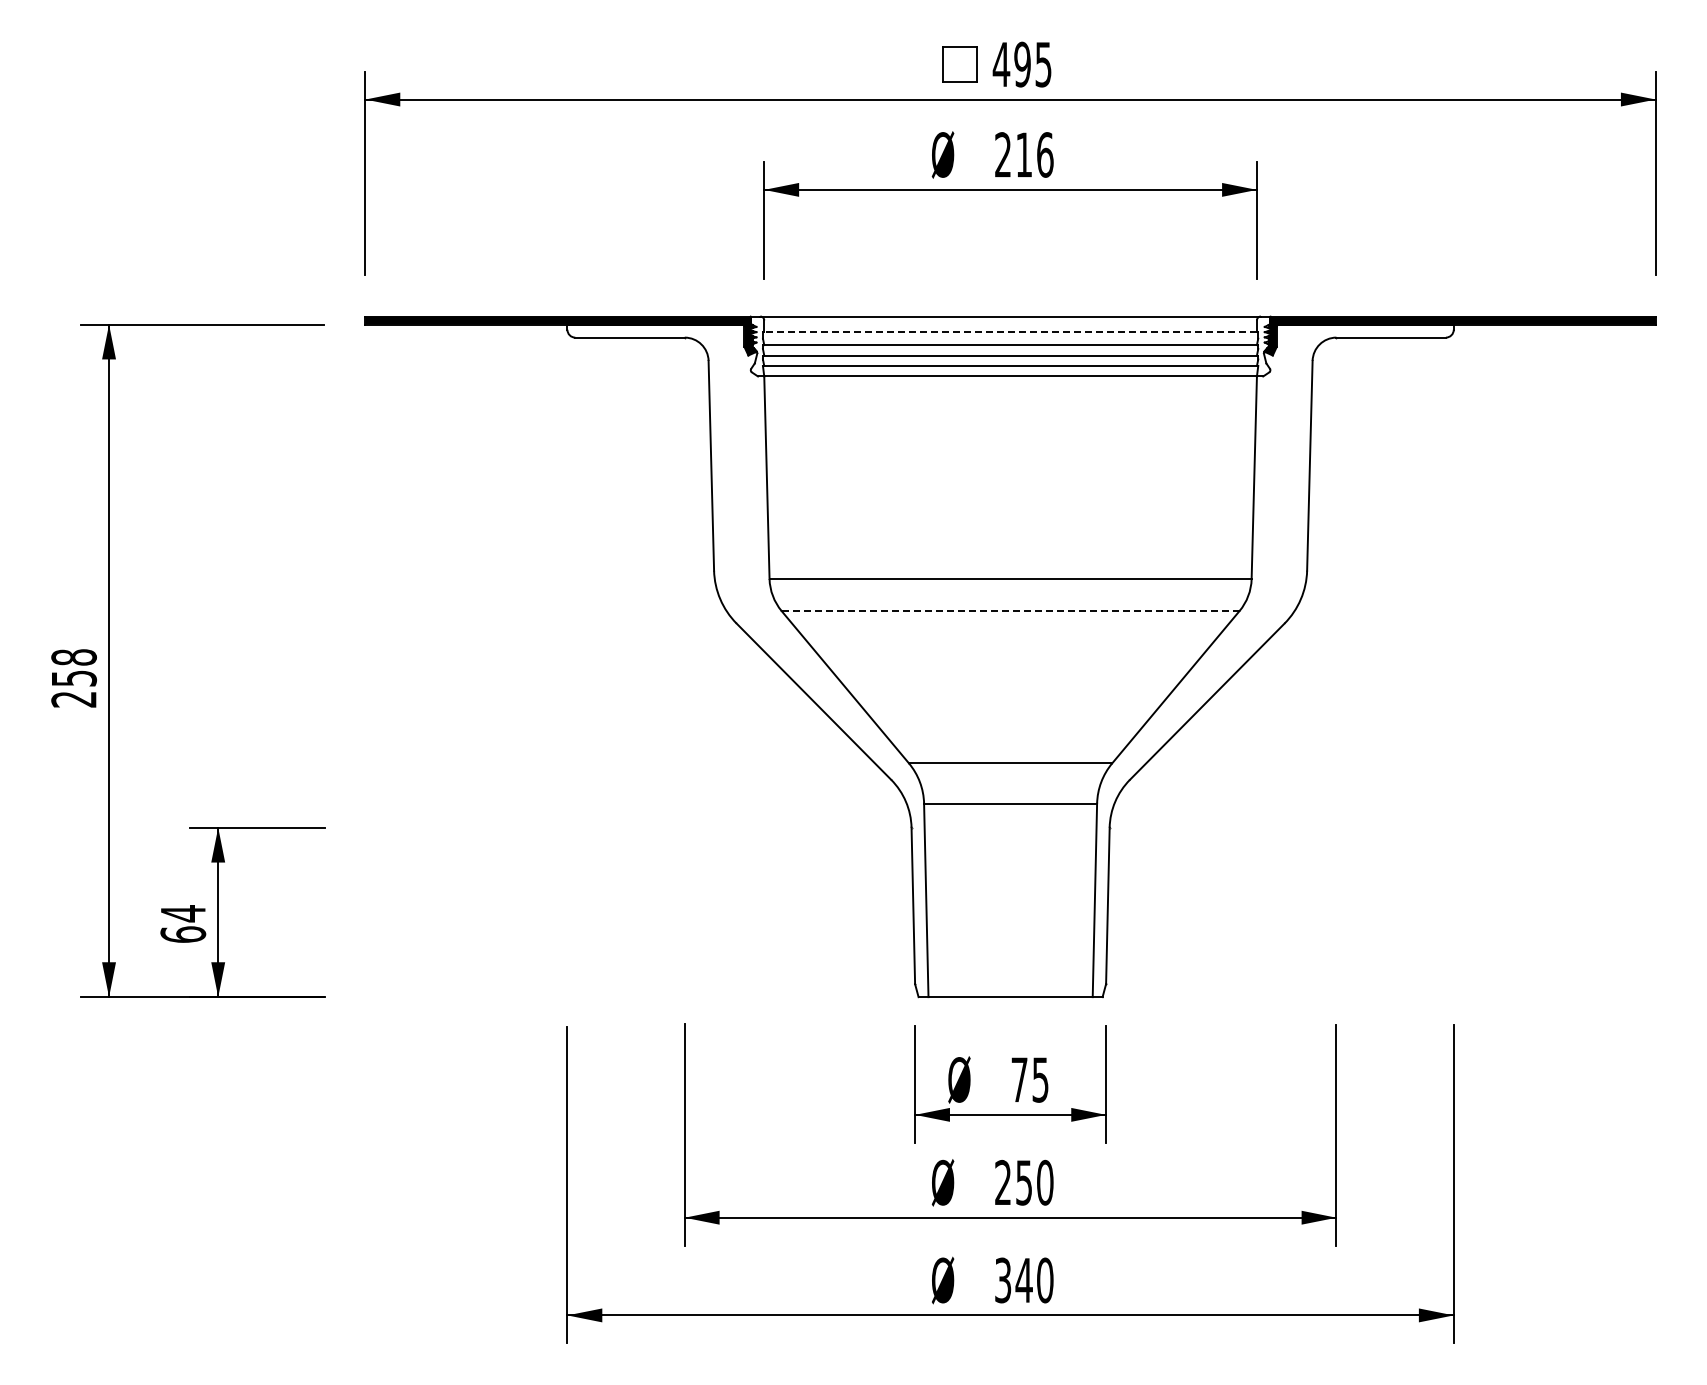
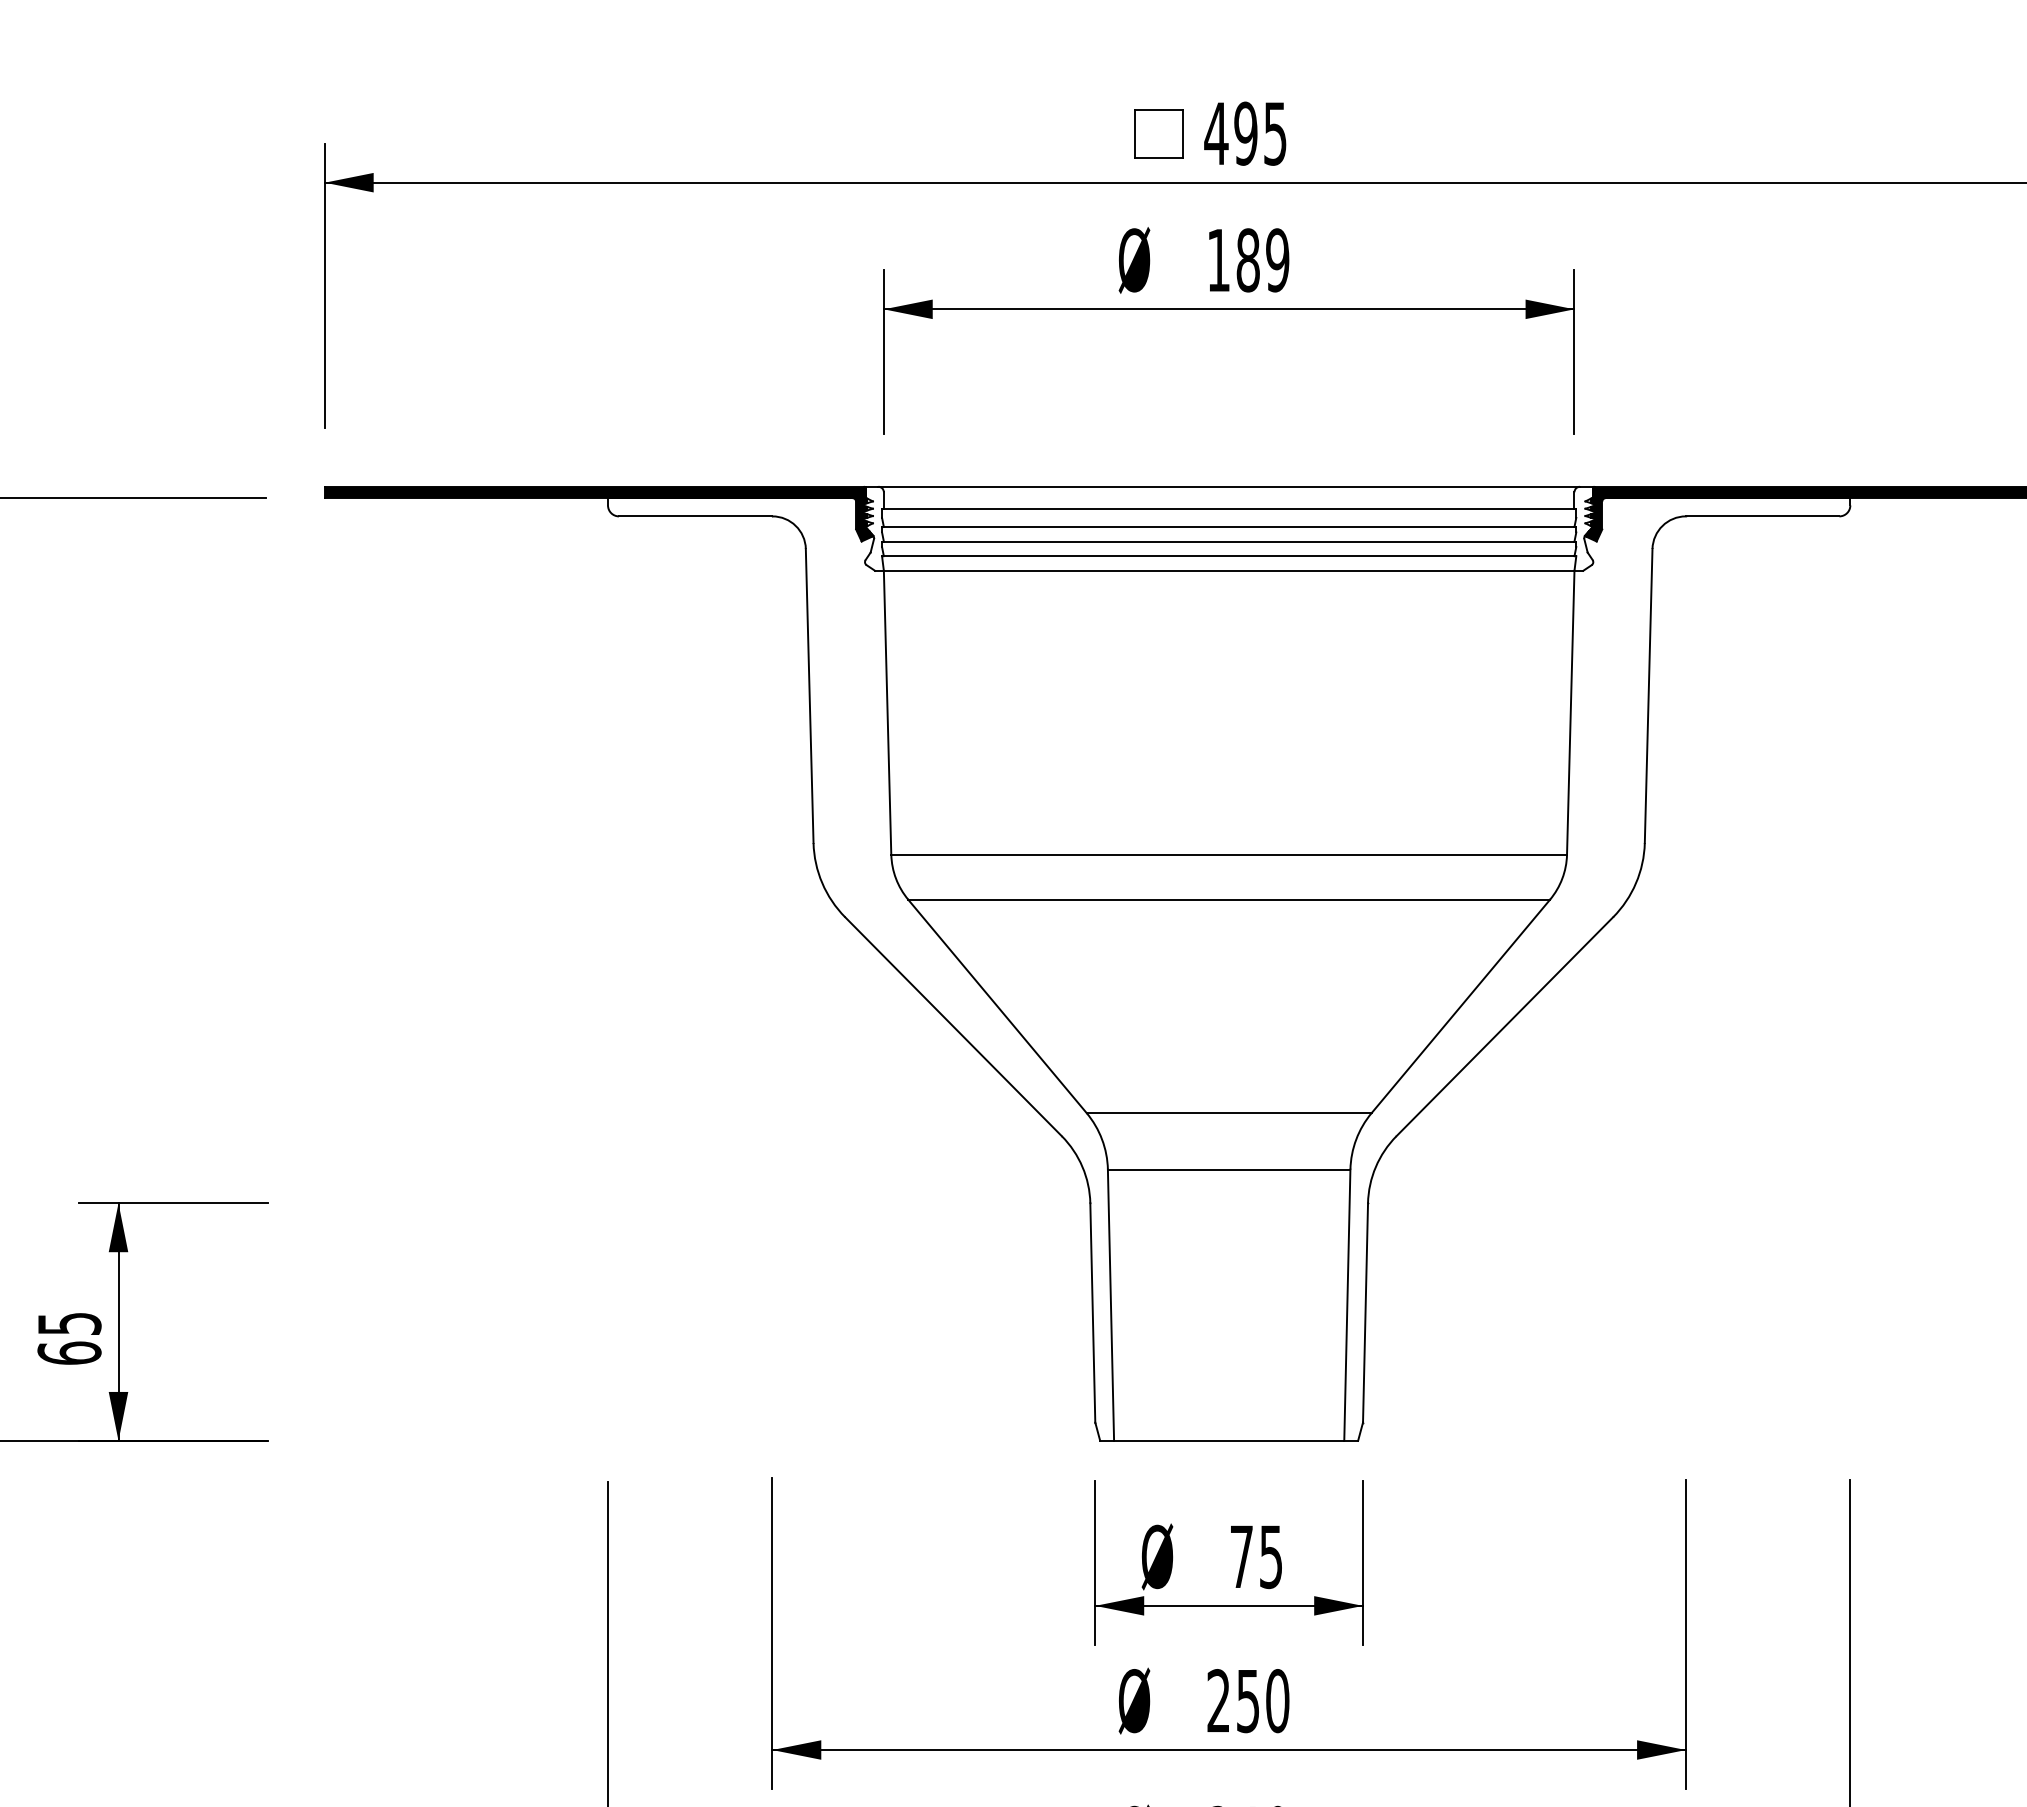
text: (1024, 154) -> (1248, 259), 216 -> 189
line: (1010, 332) -> (1229, 509), dashed -> solid
line: (1010, 611) -> (1229, 900), dashed -> solid
text: (183, 913) -> (69, 1323), 64 -> 65

